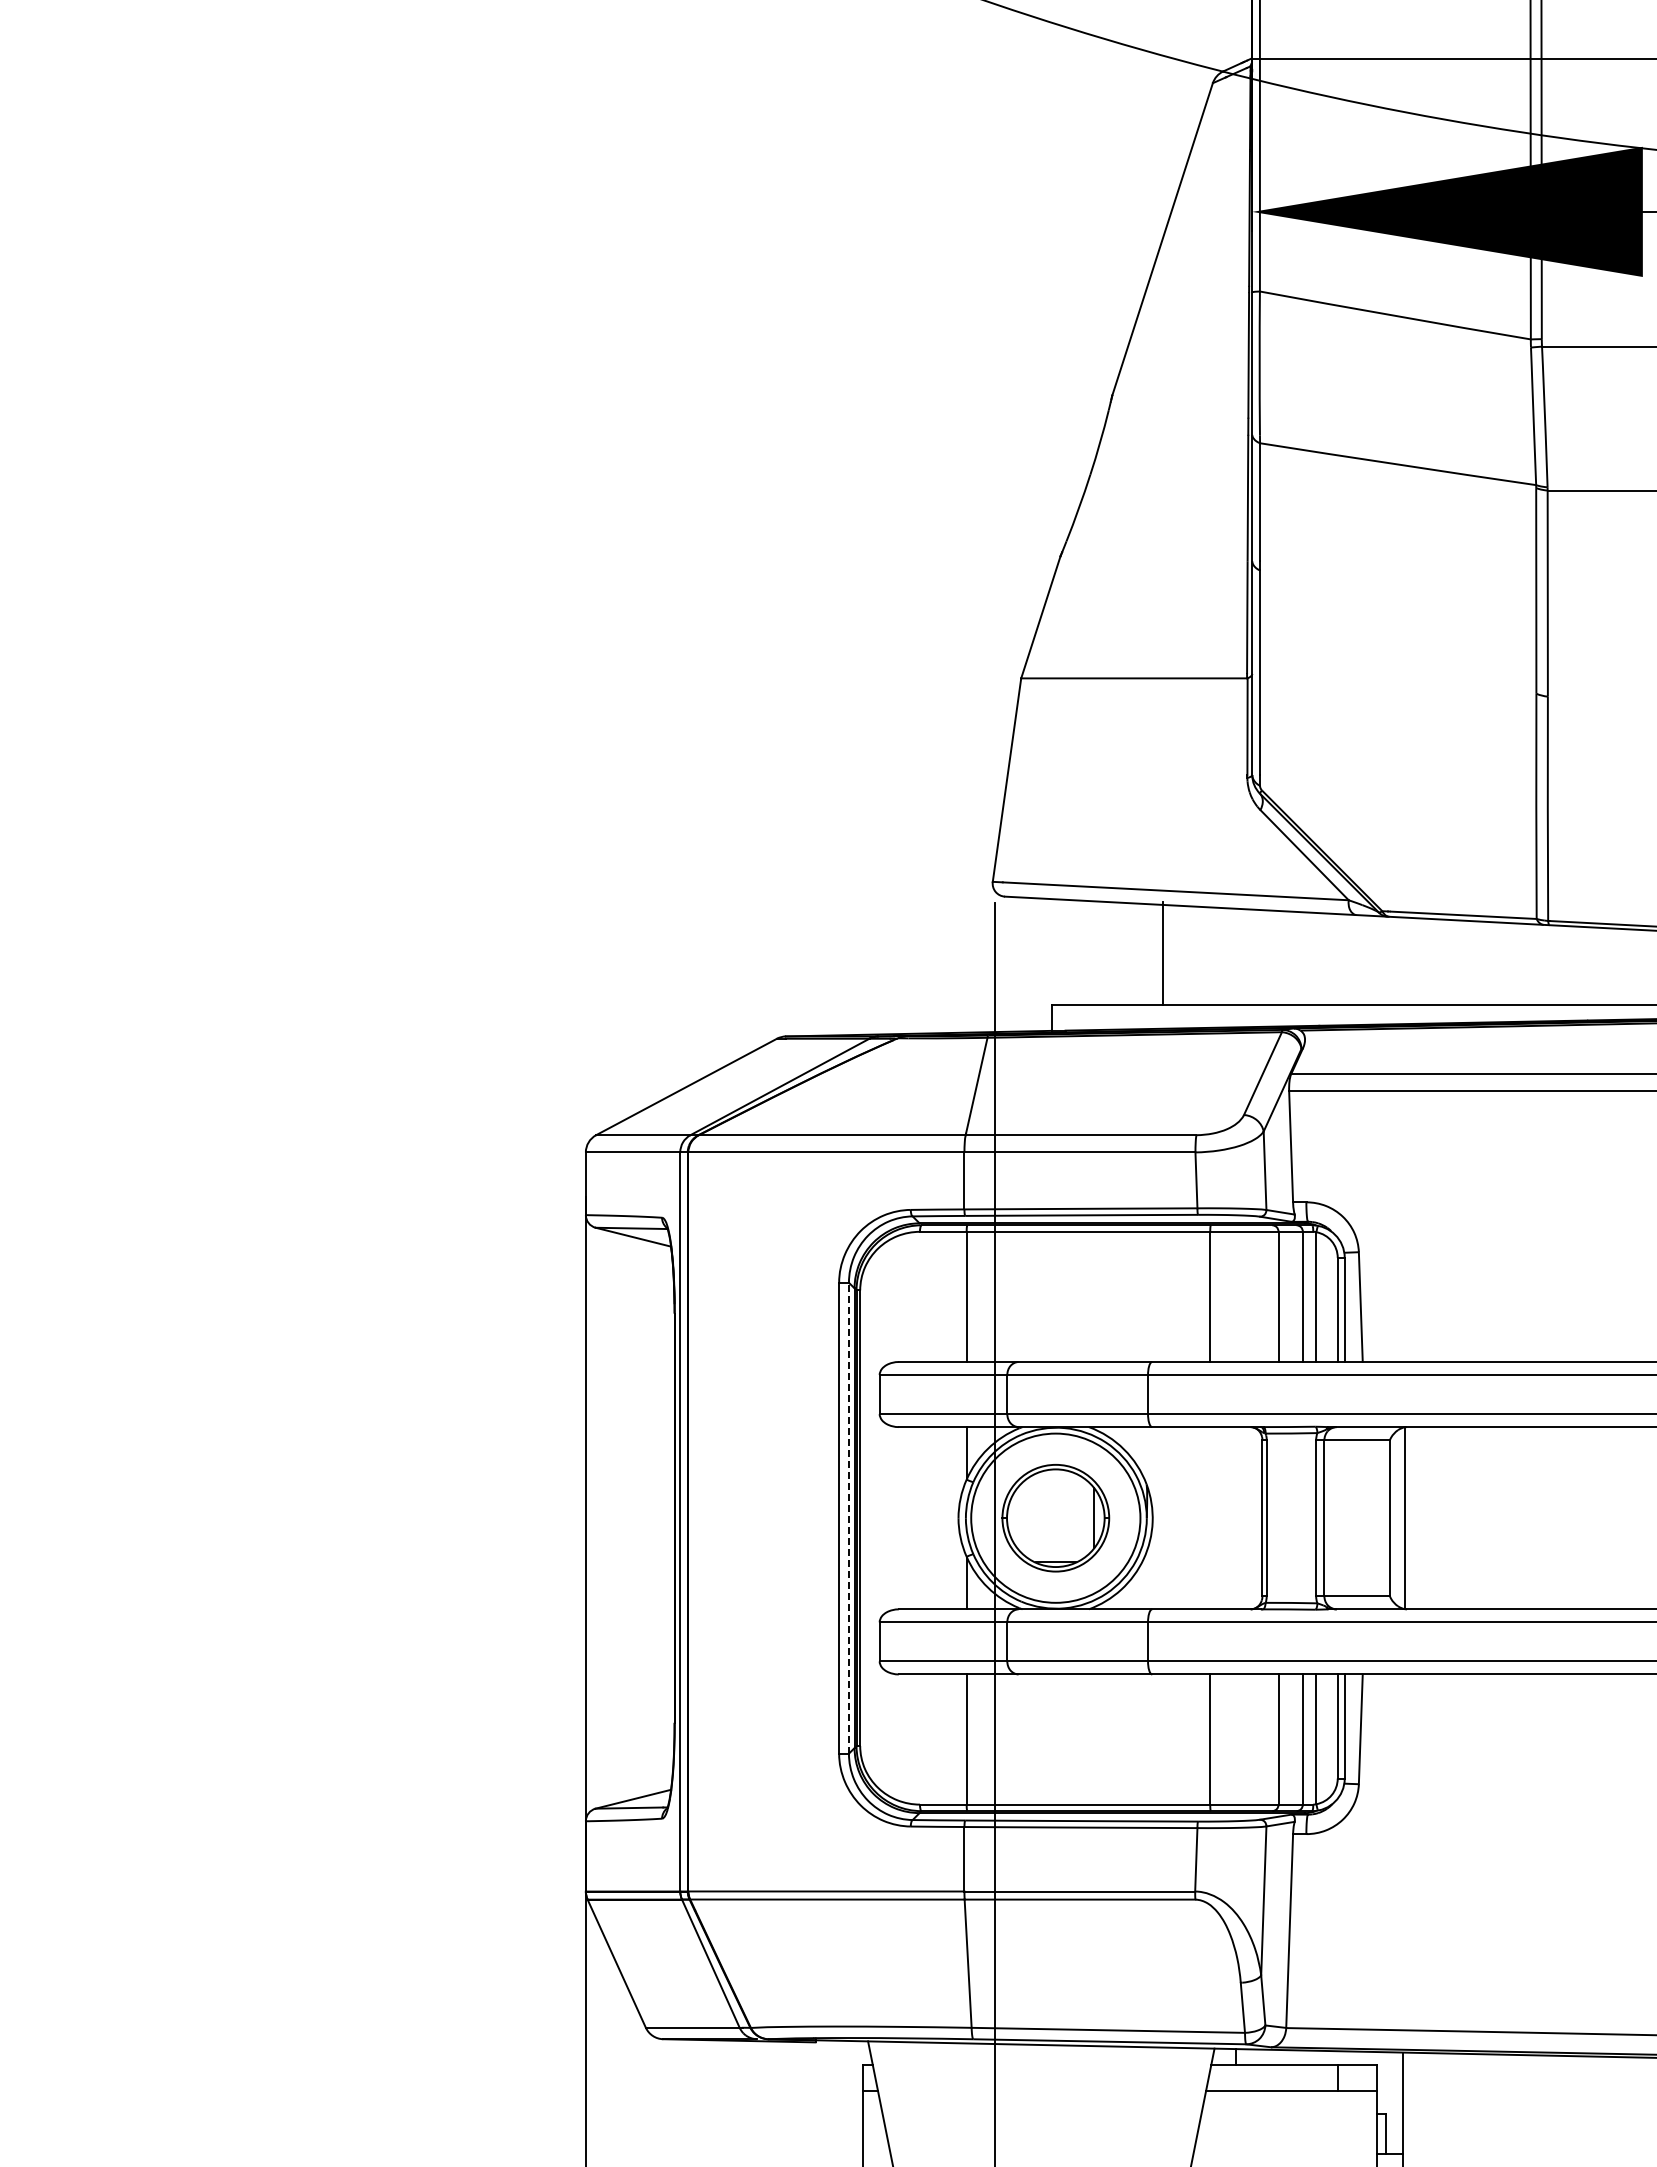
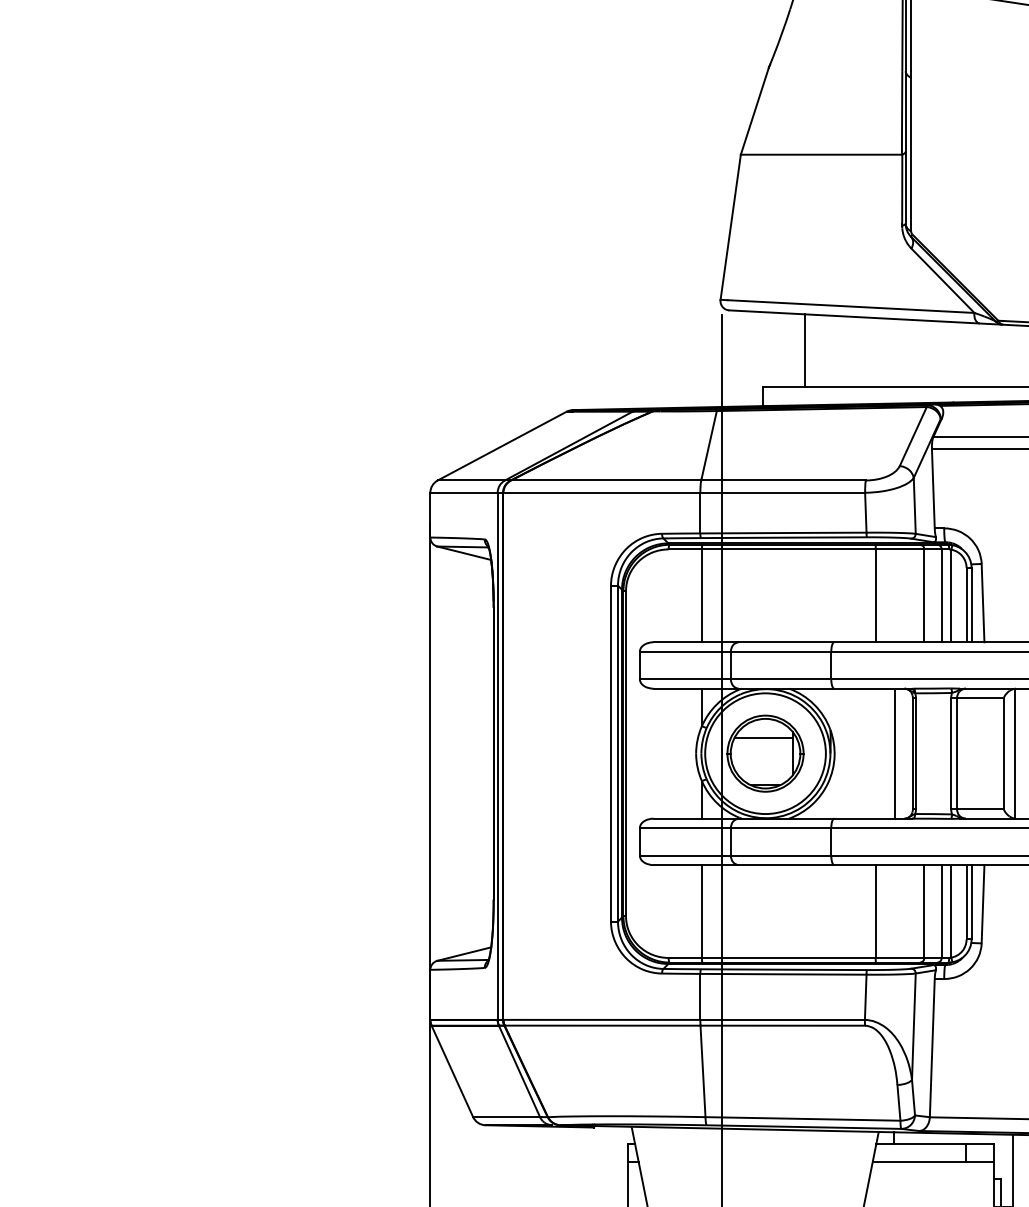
line: (1162, 953) -> (804, 350), moved
line: (1053, 1496) -> (763, 738), added
line: (848, 1517) -> (617, 753), dashed -> solid
line: (1237, 1518) -> (895, 753), added

